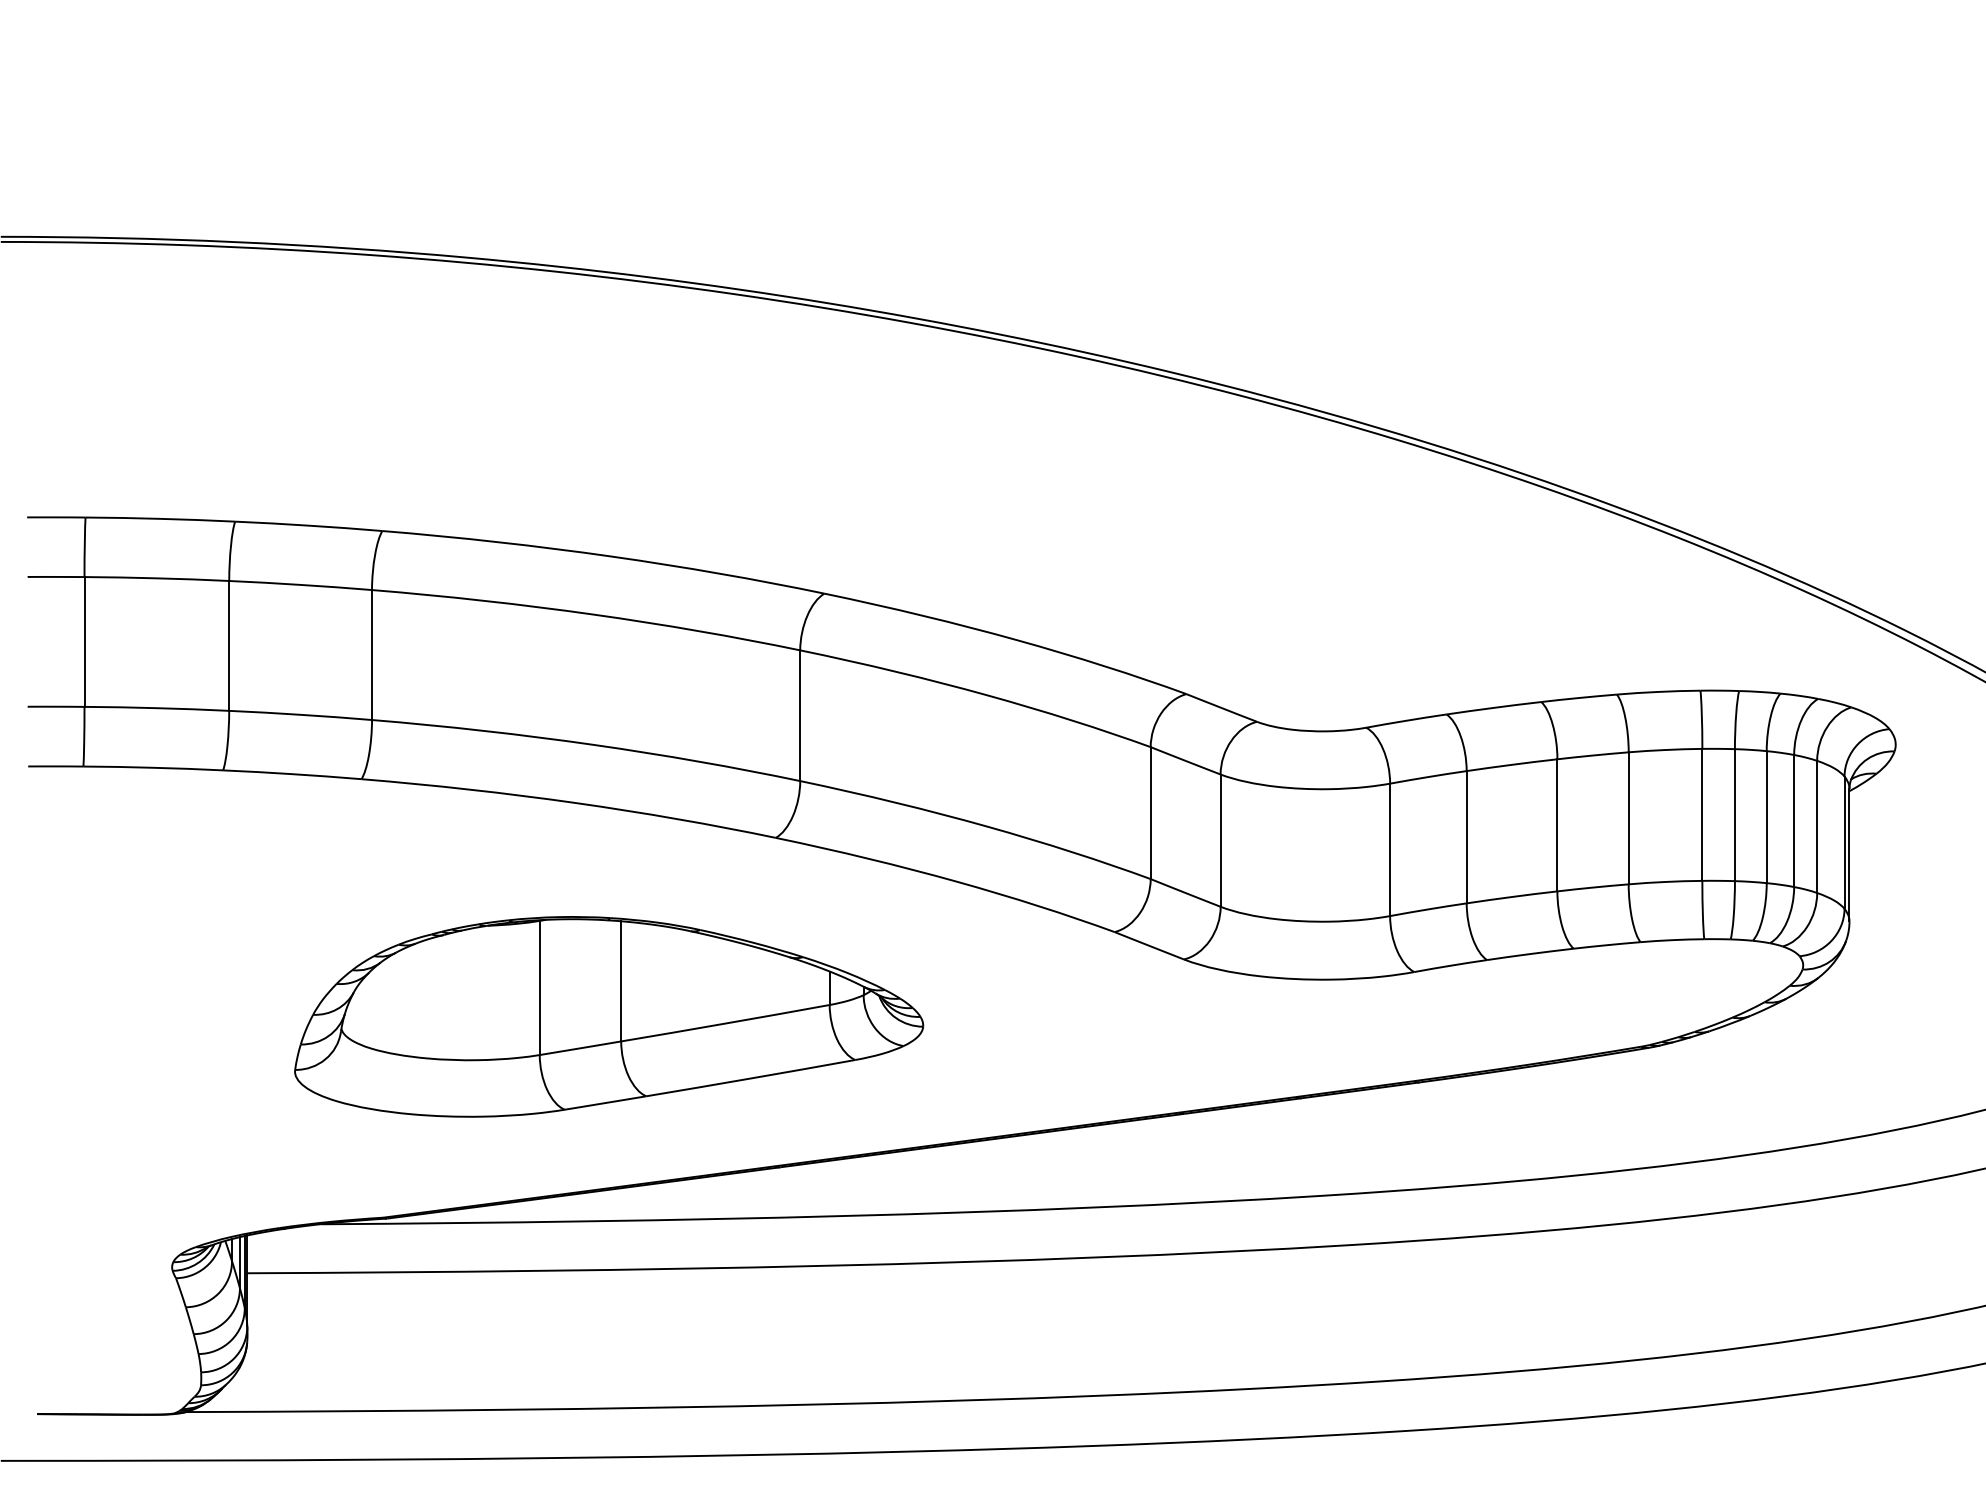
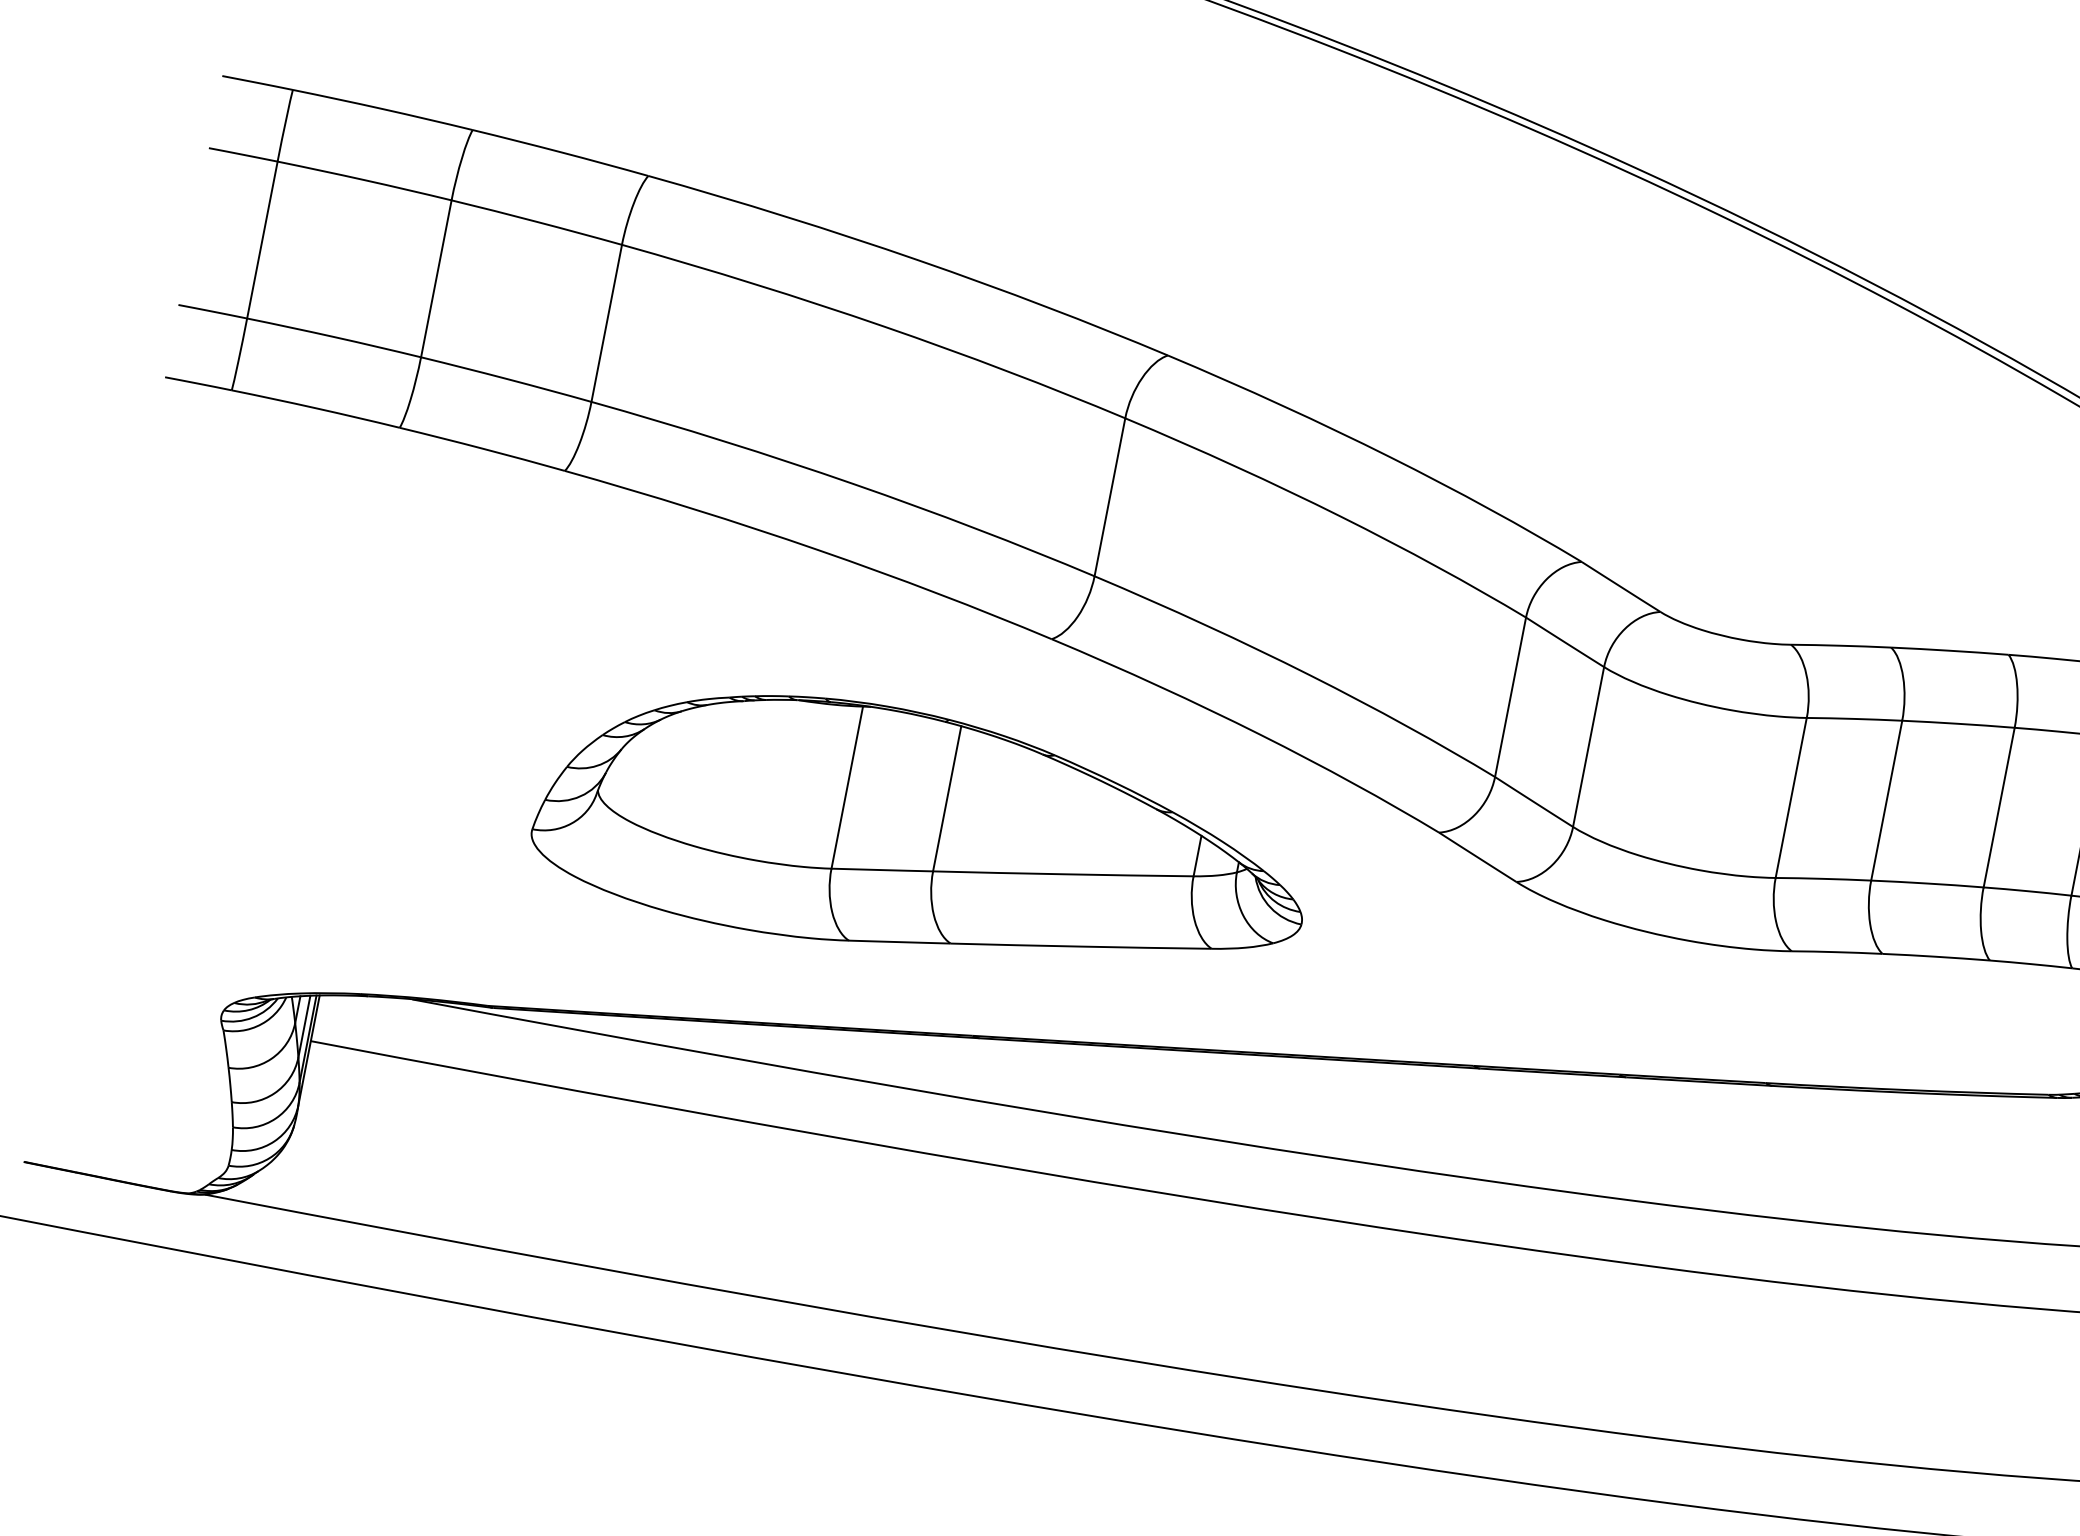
part: (609, 1016) -> (924, 838), moved

